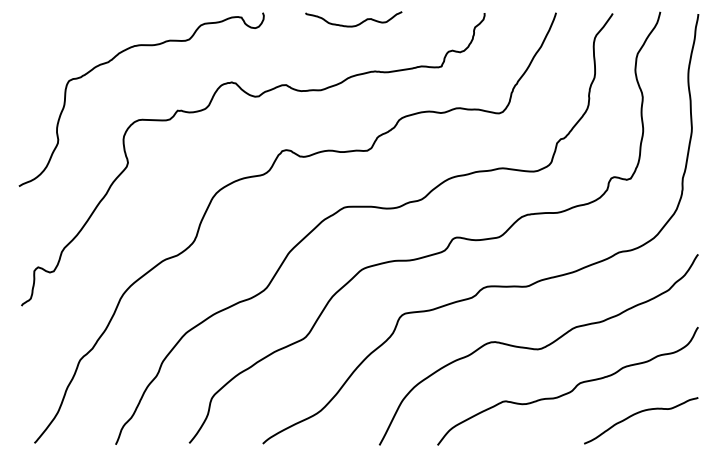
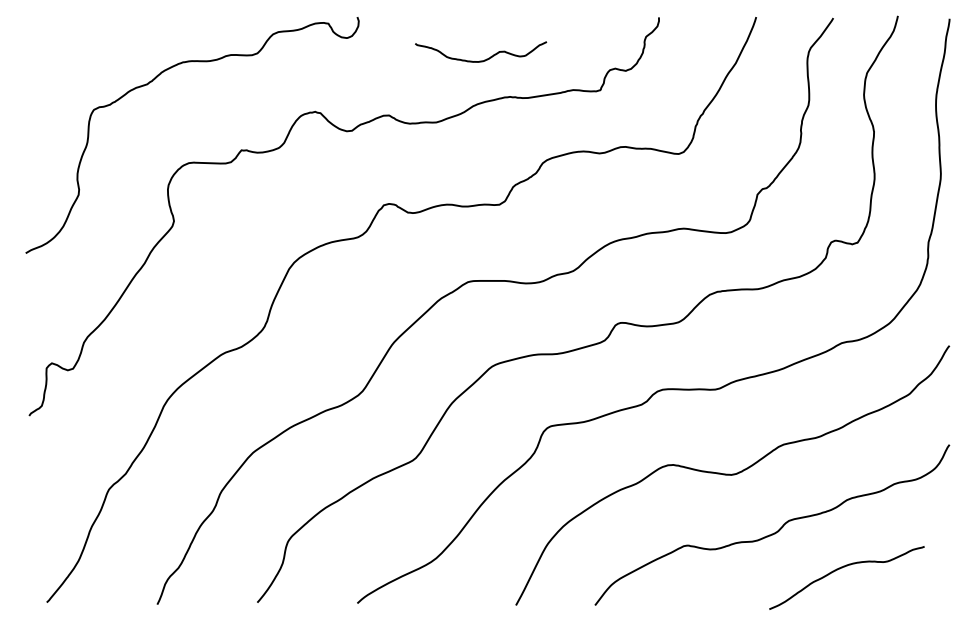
curve: (356, 24) -> (484, 59), moved
curve: (637, 413) -> (842, 568), moved

